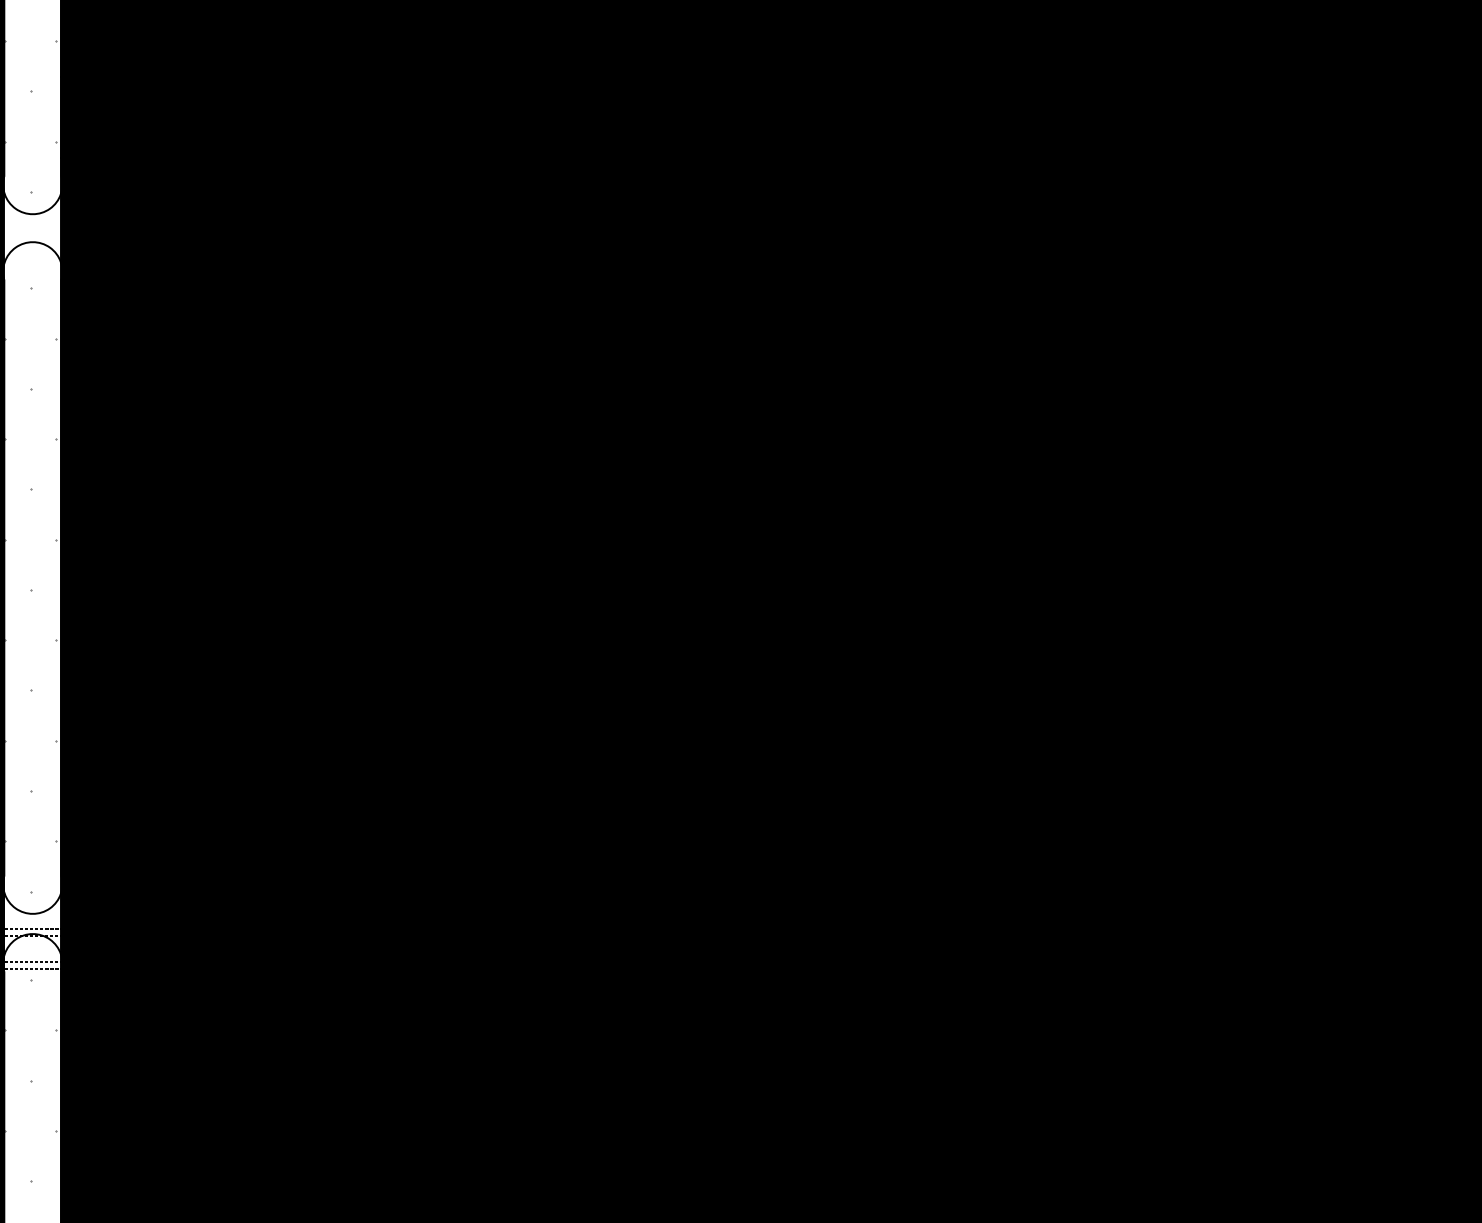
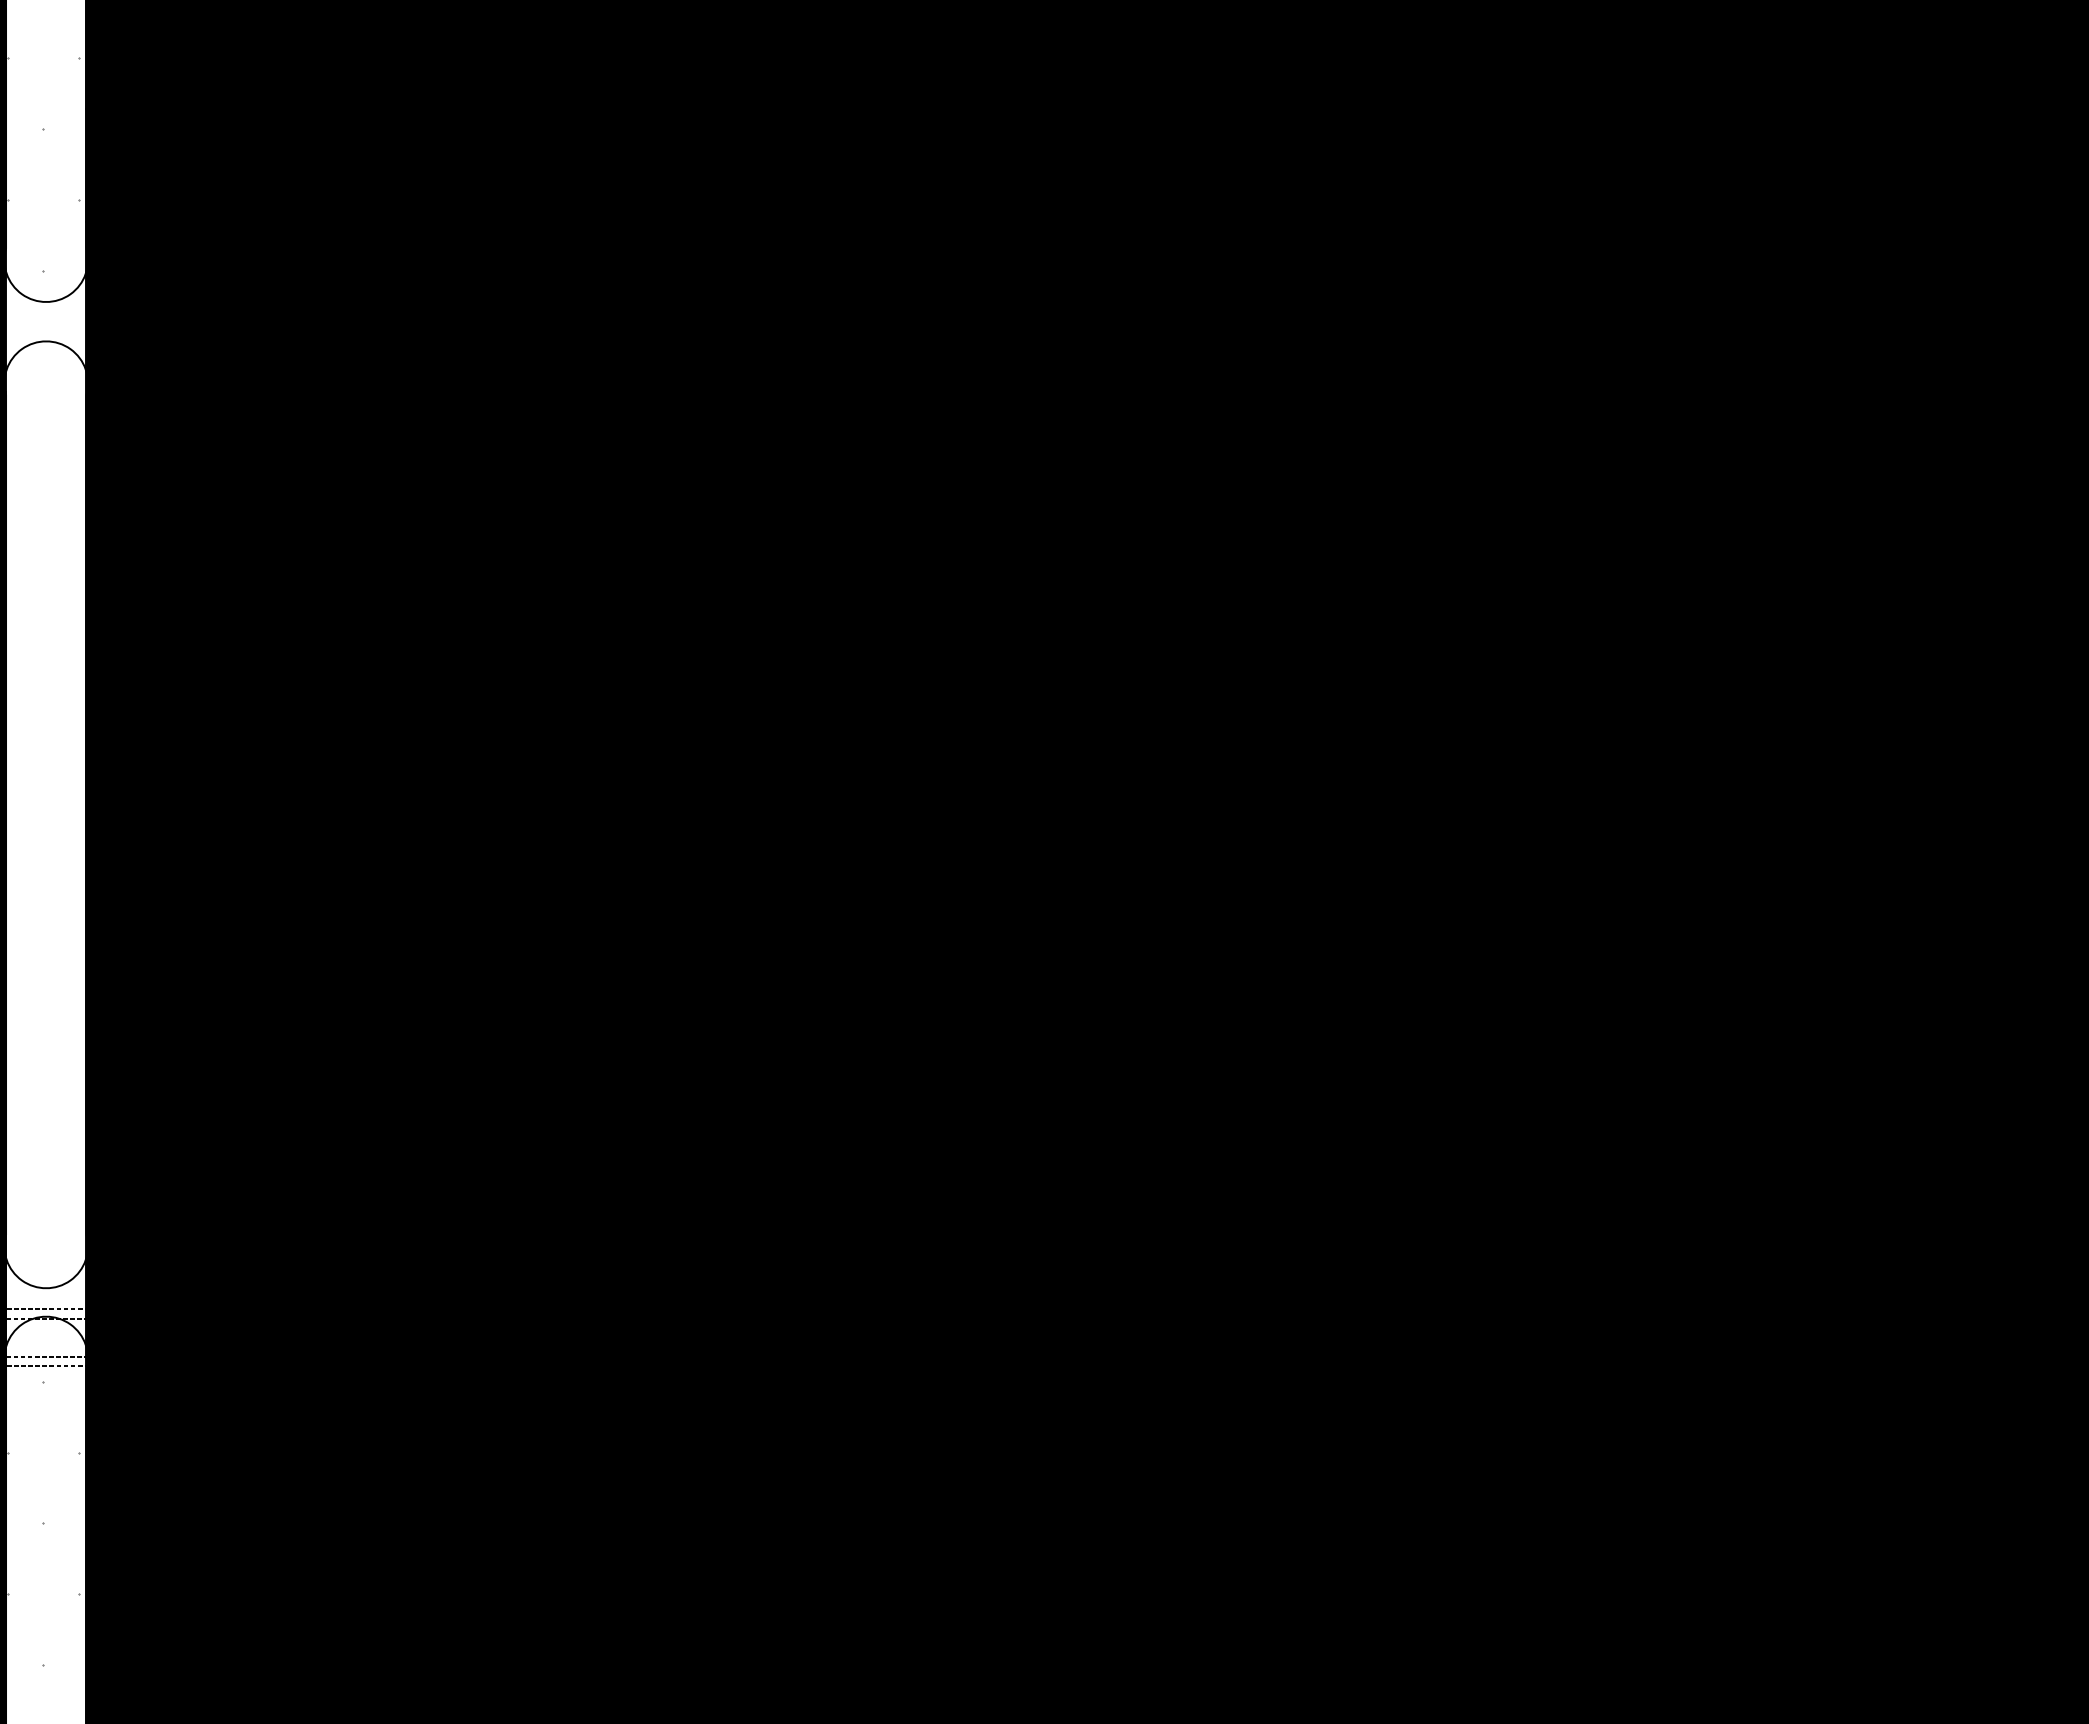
hatch: (30, 589) -> (42, 831), removed

